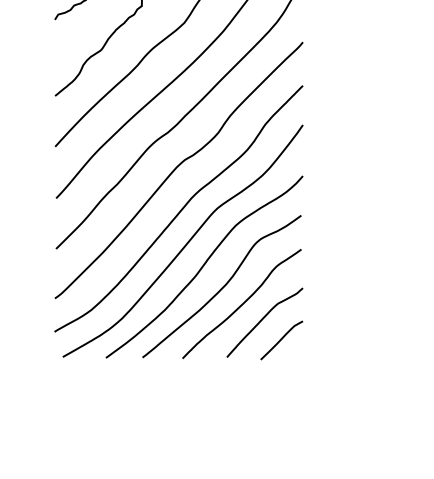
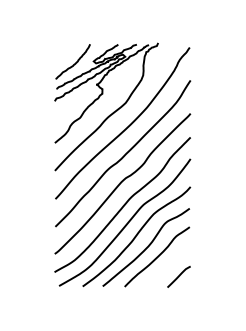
curve: (262, 321) -> (168, 266), removed

